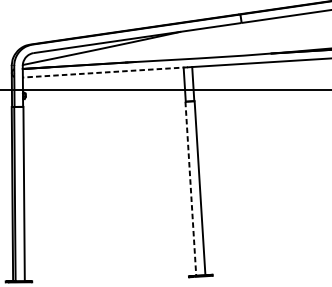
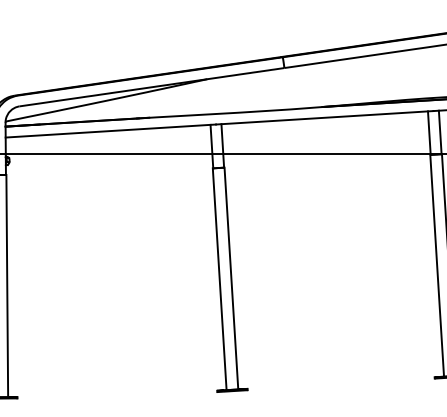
line: (105, 72) -> (110, 131), dashed -> solid
line: (190, 188) -> (219, 279), dashed -> solid

